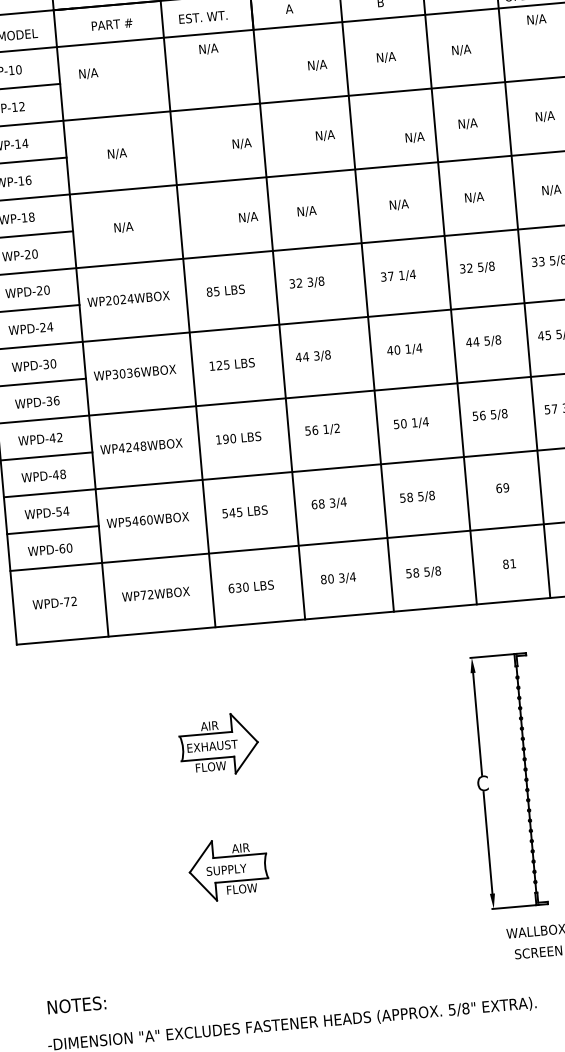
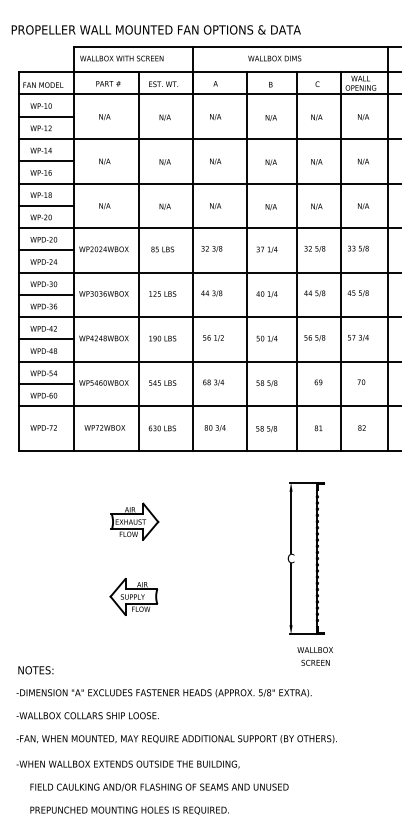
text: (536, 20) -> (363, 117), moved
text: (207, 49) -> (164, 117), moved
text: (317, 66) -> (215, 117), moved
text: (87, 72) -> (104, 116), moved
text: (325, 135) -> (215, 161), moved
text: (413, 137) -> (270, 162), moved
text: (240, 144) -> (164, 162), moved
text: (247, 217) -> (164, 206), moved

